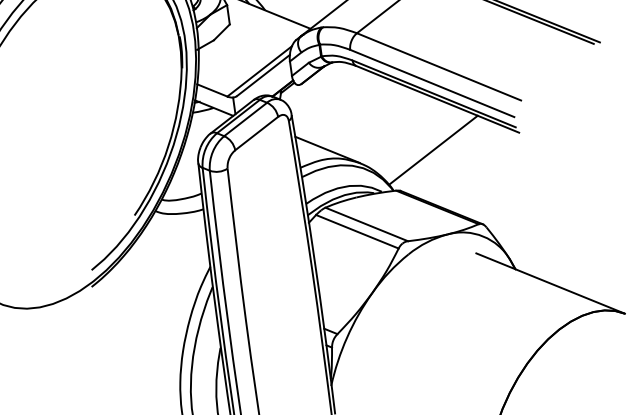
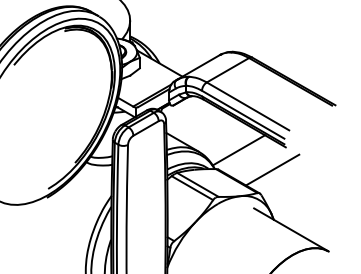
line: (500, 176) -> (272, 169), added

